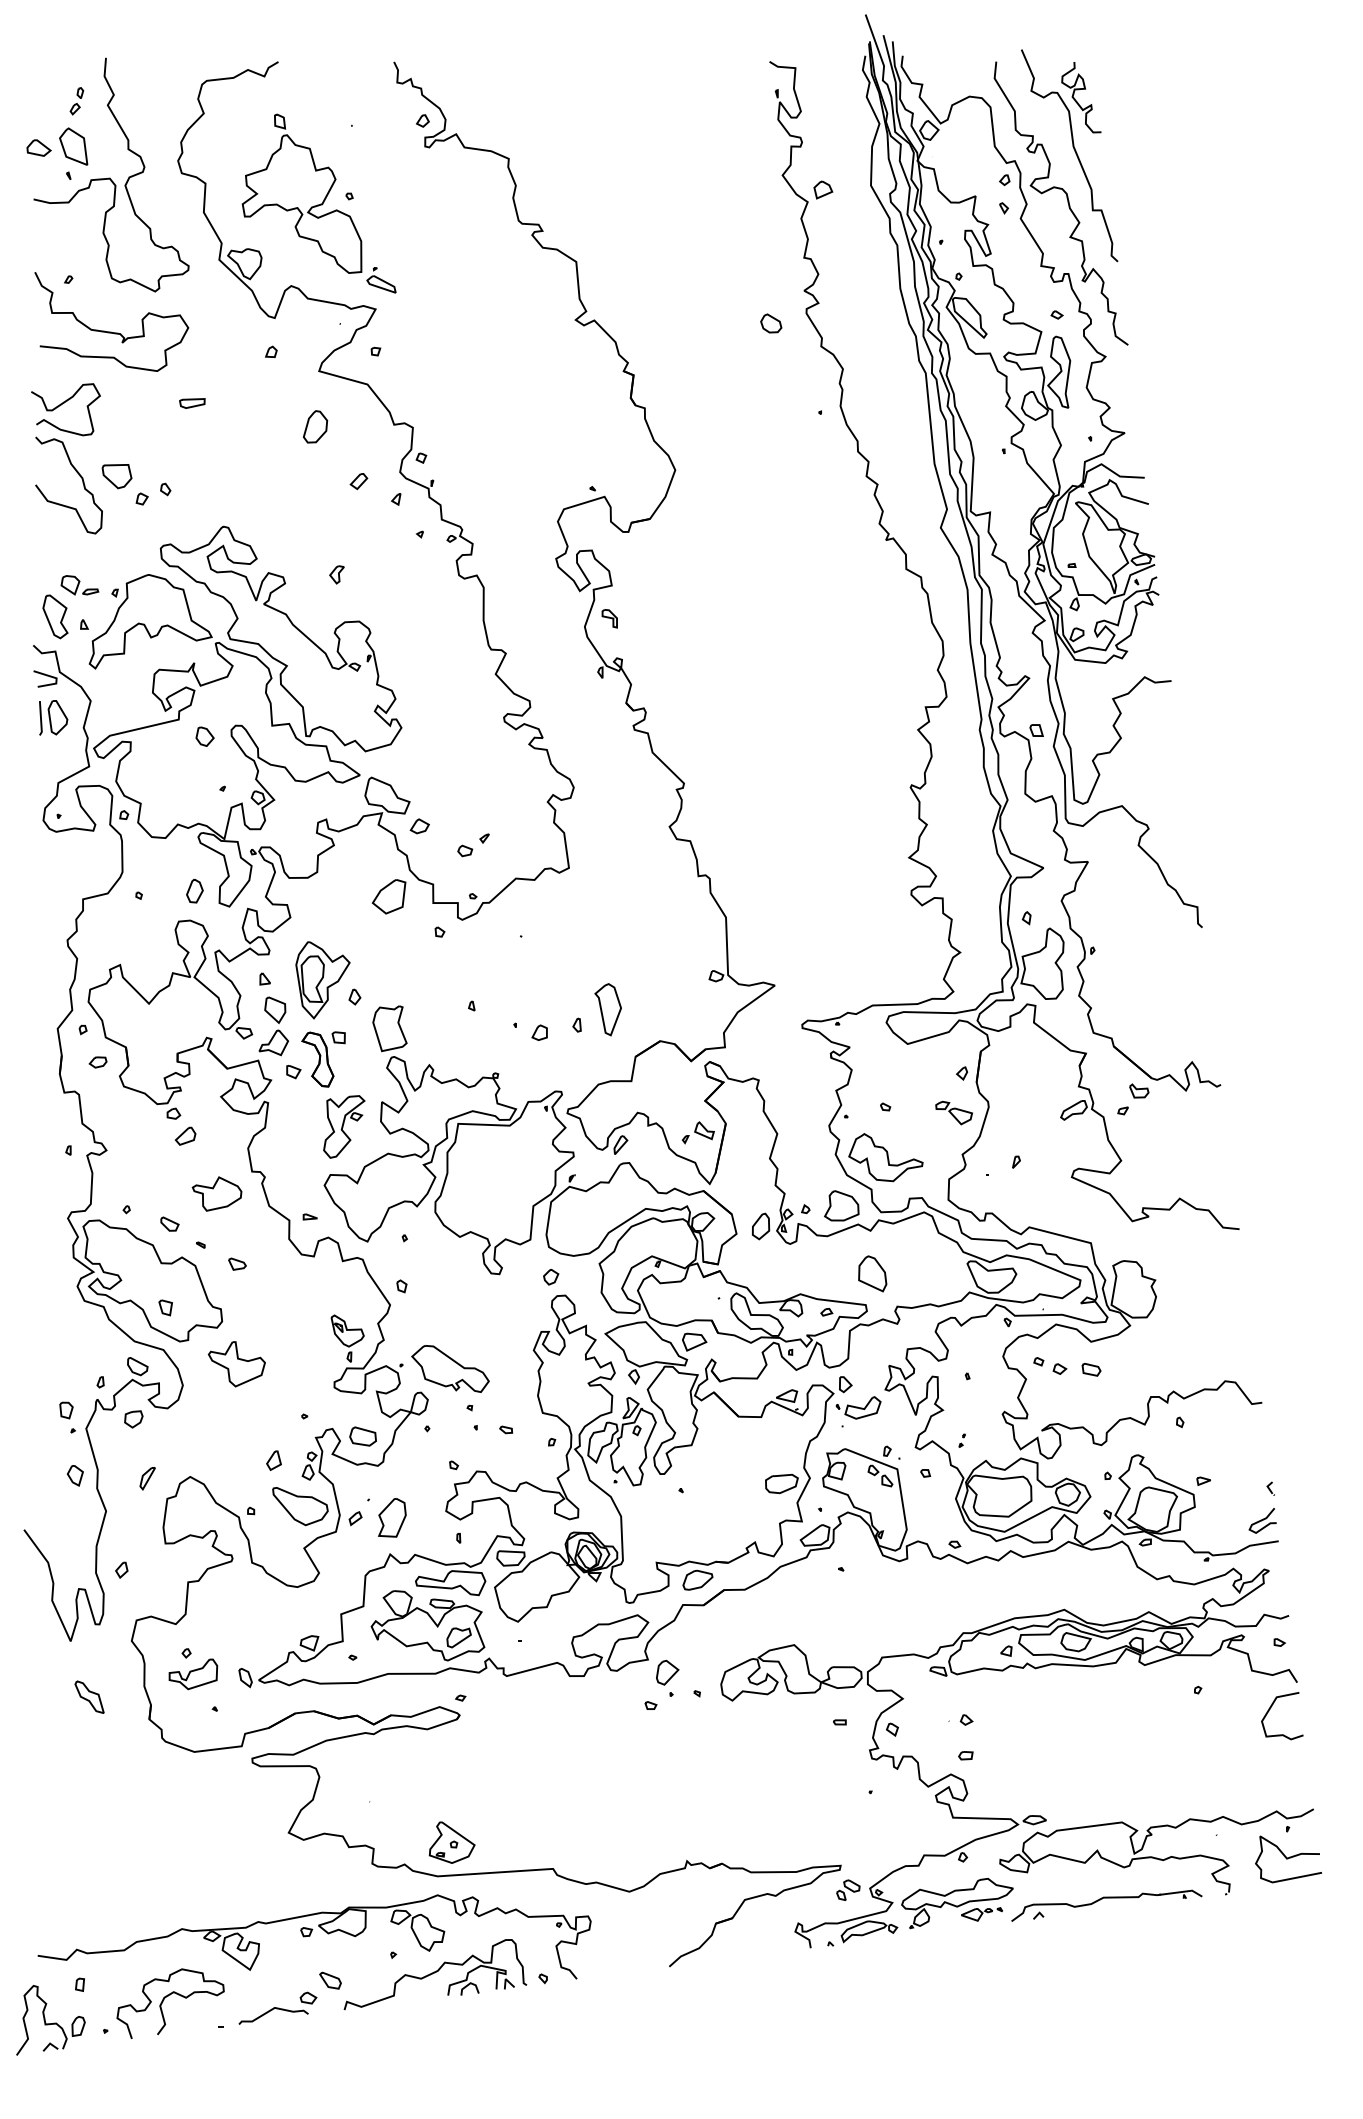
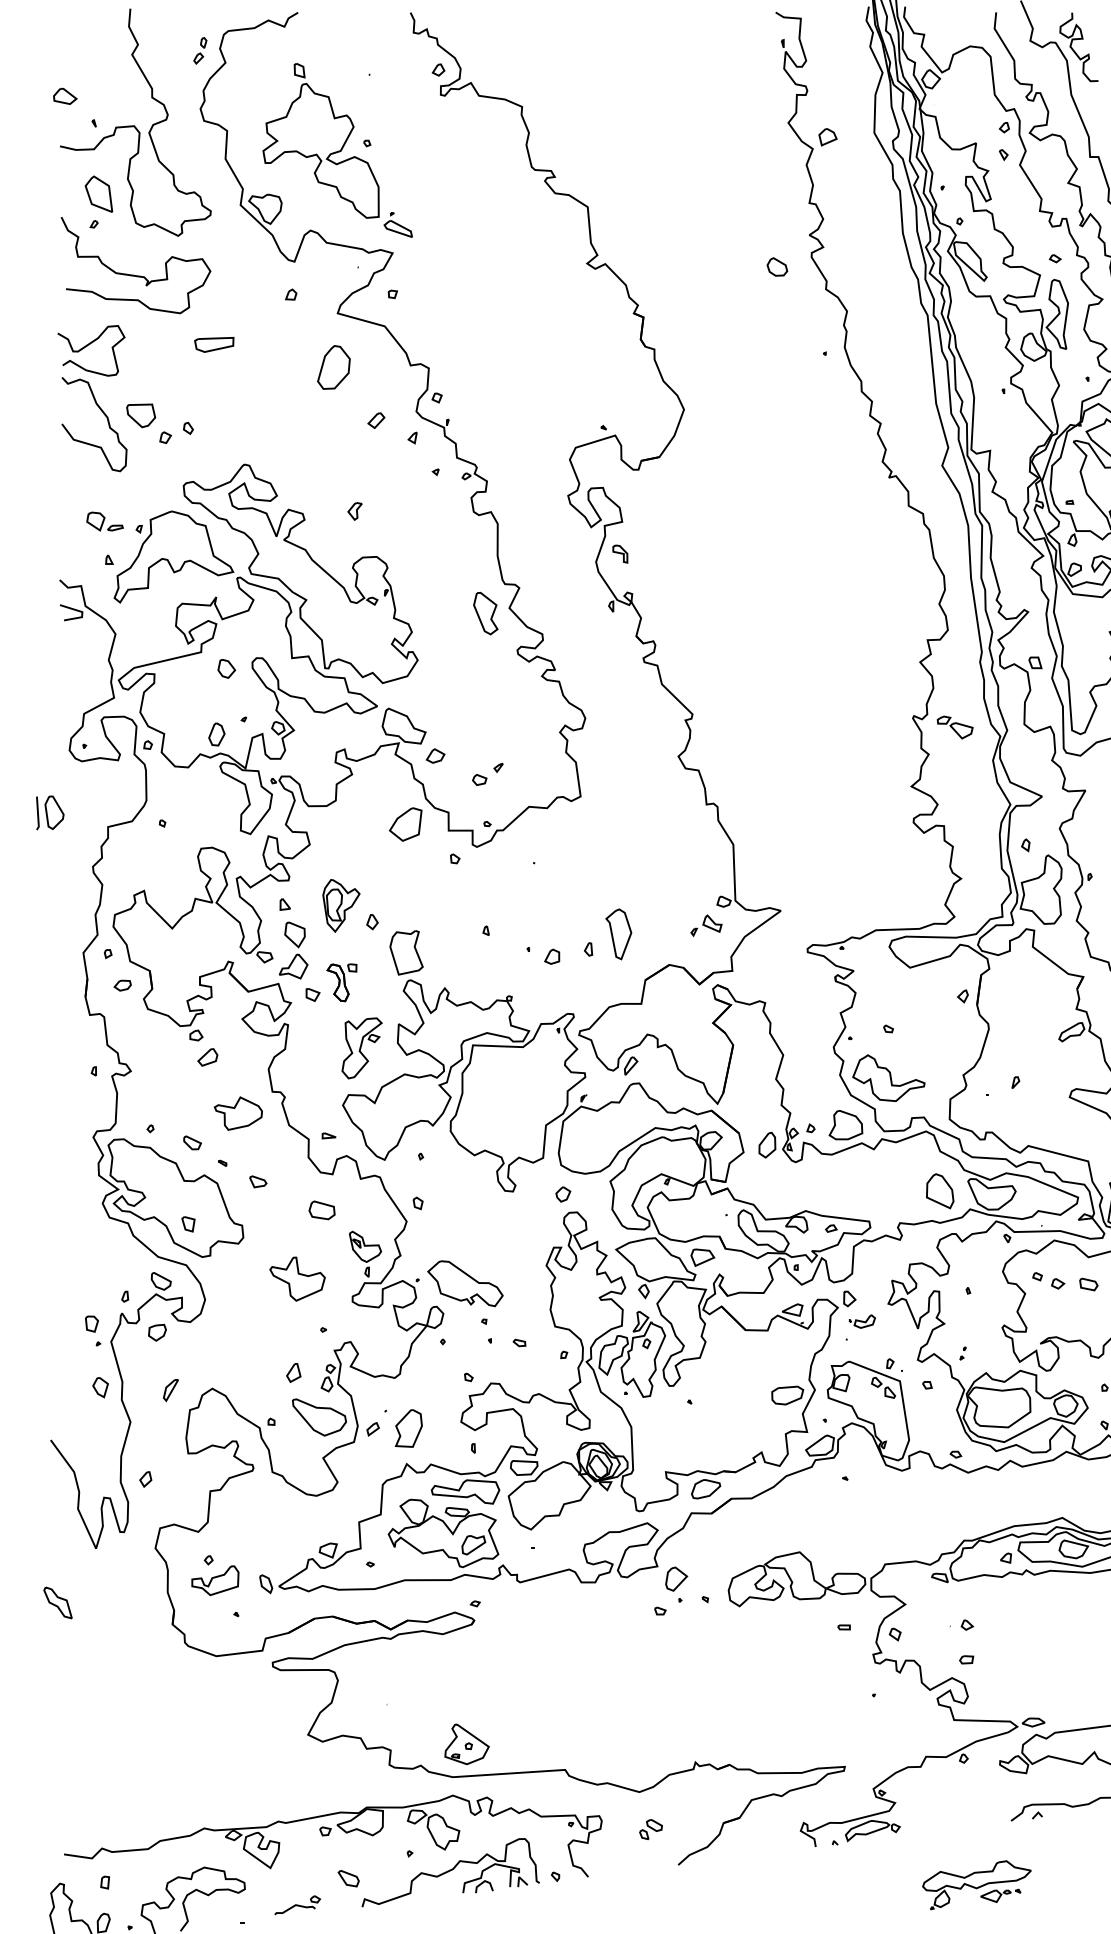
part: (76, 101) -> (199, 51), moved
part: (73, 146) -> (98, 194), moved
part: (192, 403) -> (214, 344), size x1.6
part: (315, 426) -> (334, 367), size x1.4
part: (55, 616) -> (485, 613), moved
part: (53, 717) -> (50, 812), moved
part: (194, 891) -> (216, 734), moved
part: (322, 980) -> (340, 905), size x0.7
part: (323, 1059) -> (341, 982), size x0.7
part: (953, 1112) -> (954, 727), moved
part: (698, 1132) -> (706, 925), moved
part: (872, 1273) -> (940, 1190), moved
part: (236, 1364) -> (297, 1279), moved
part: (858, 1407) -> (862, 1321), size x0.6
part: (362, 1436) -> (321, 1210), moved
part: (89, 1696) -> (57, 1602), moved
part: (848, 1889) -> (651, 1828), moved
part: (957, 1903) -> (976, 1885), moved
part: (277, 2007) -> (297, 1904), size x0.6

